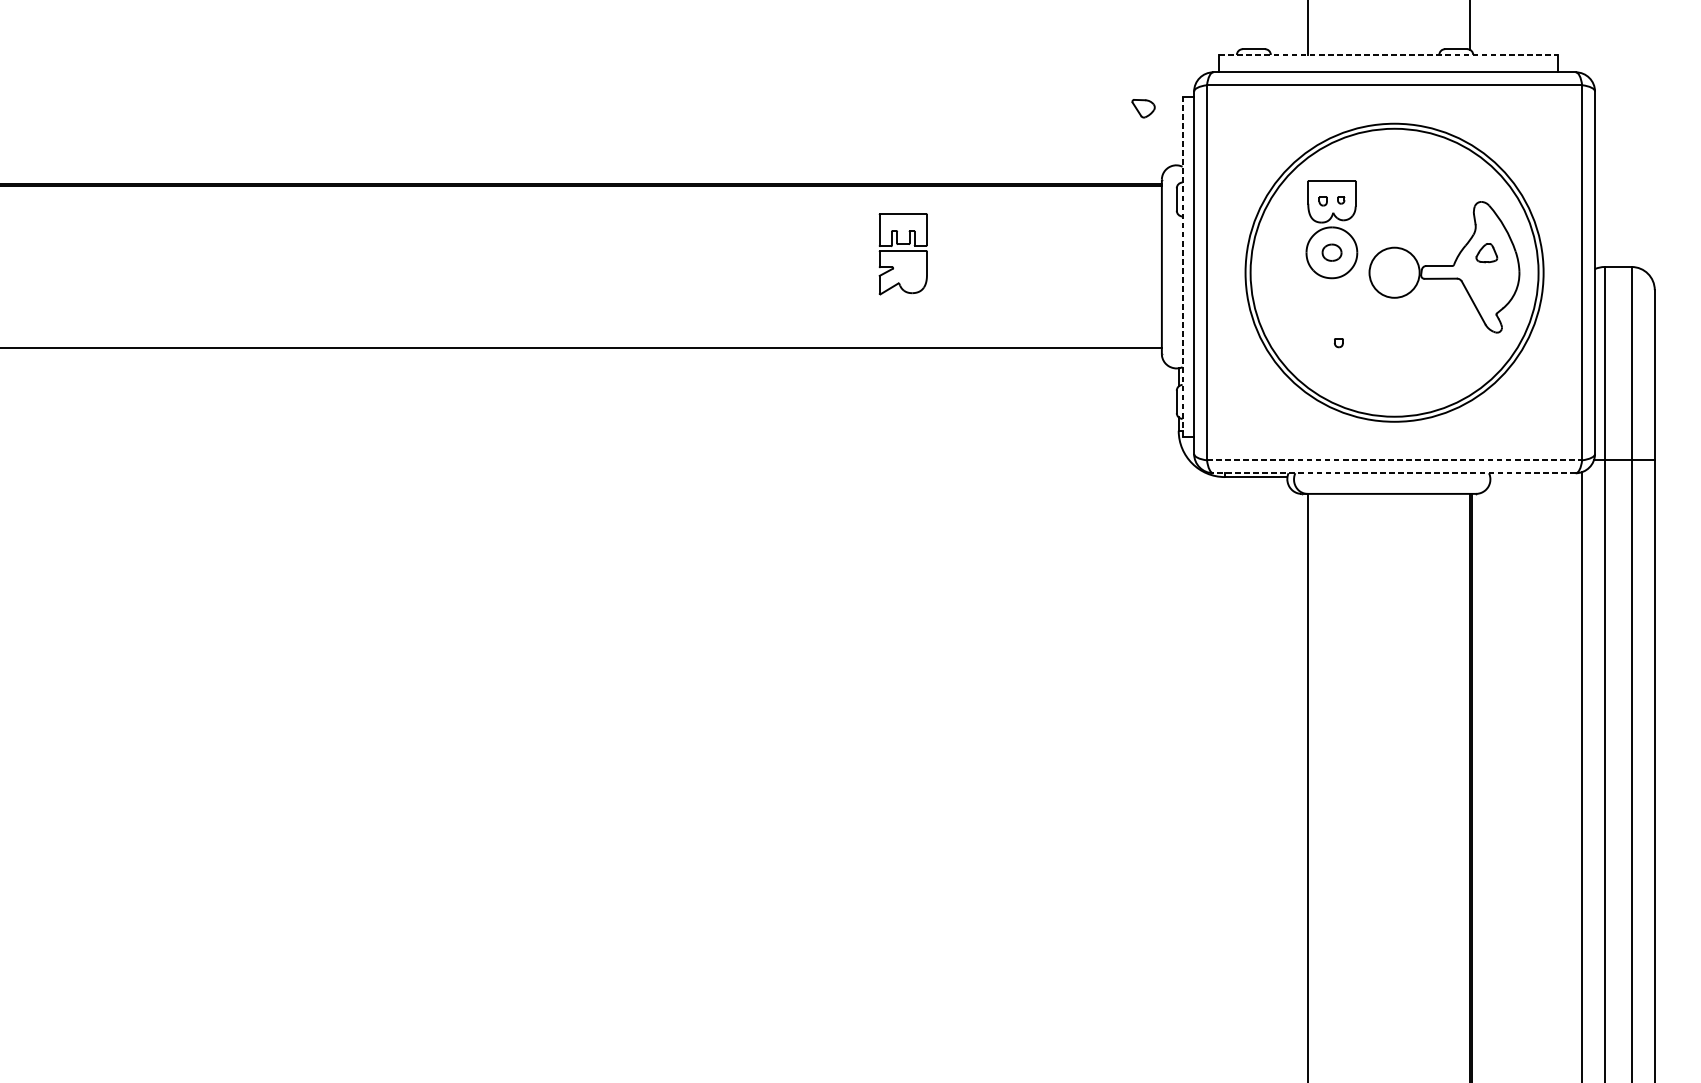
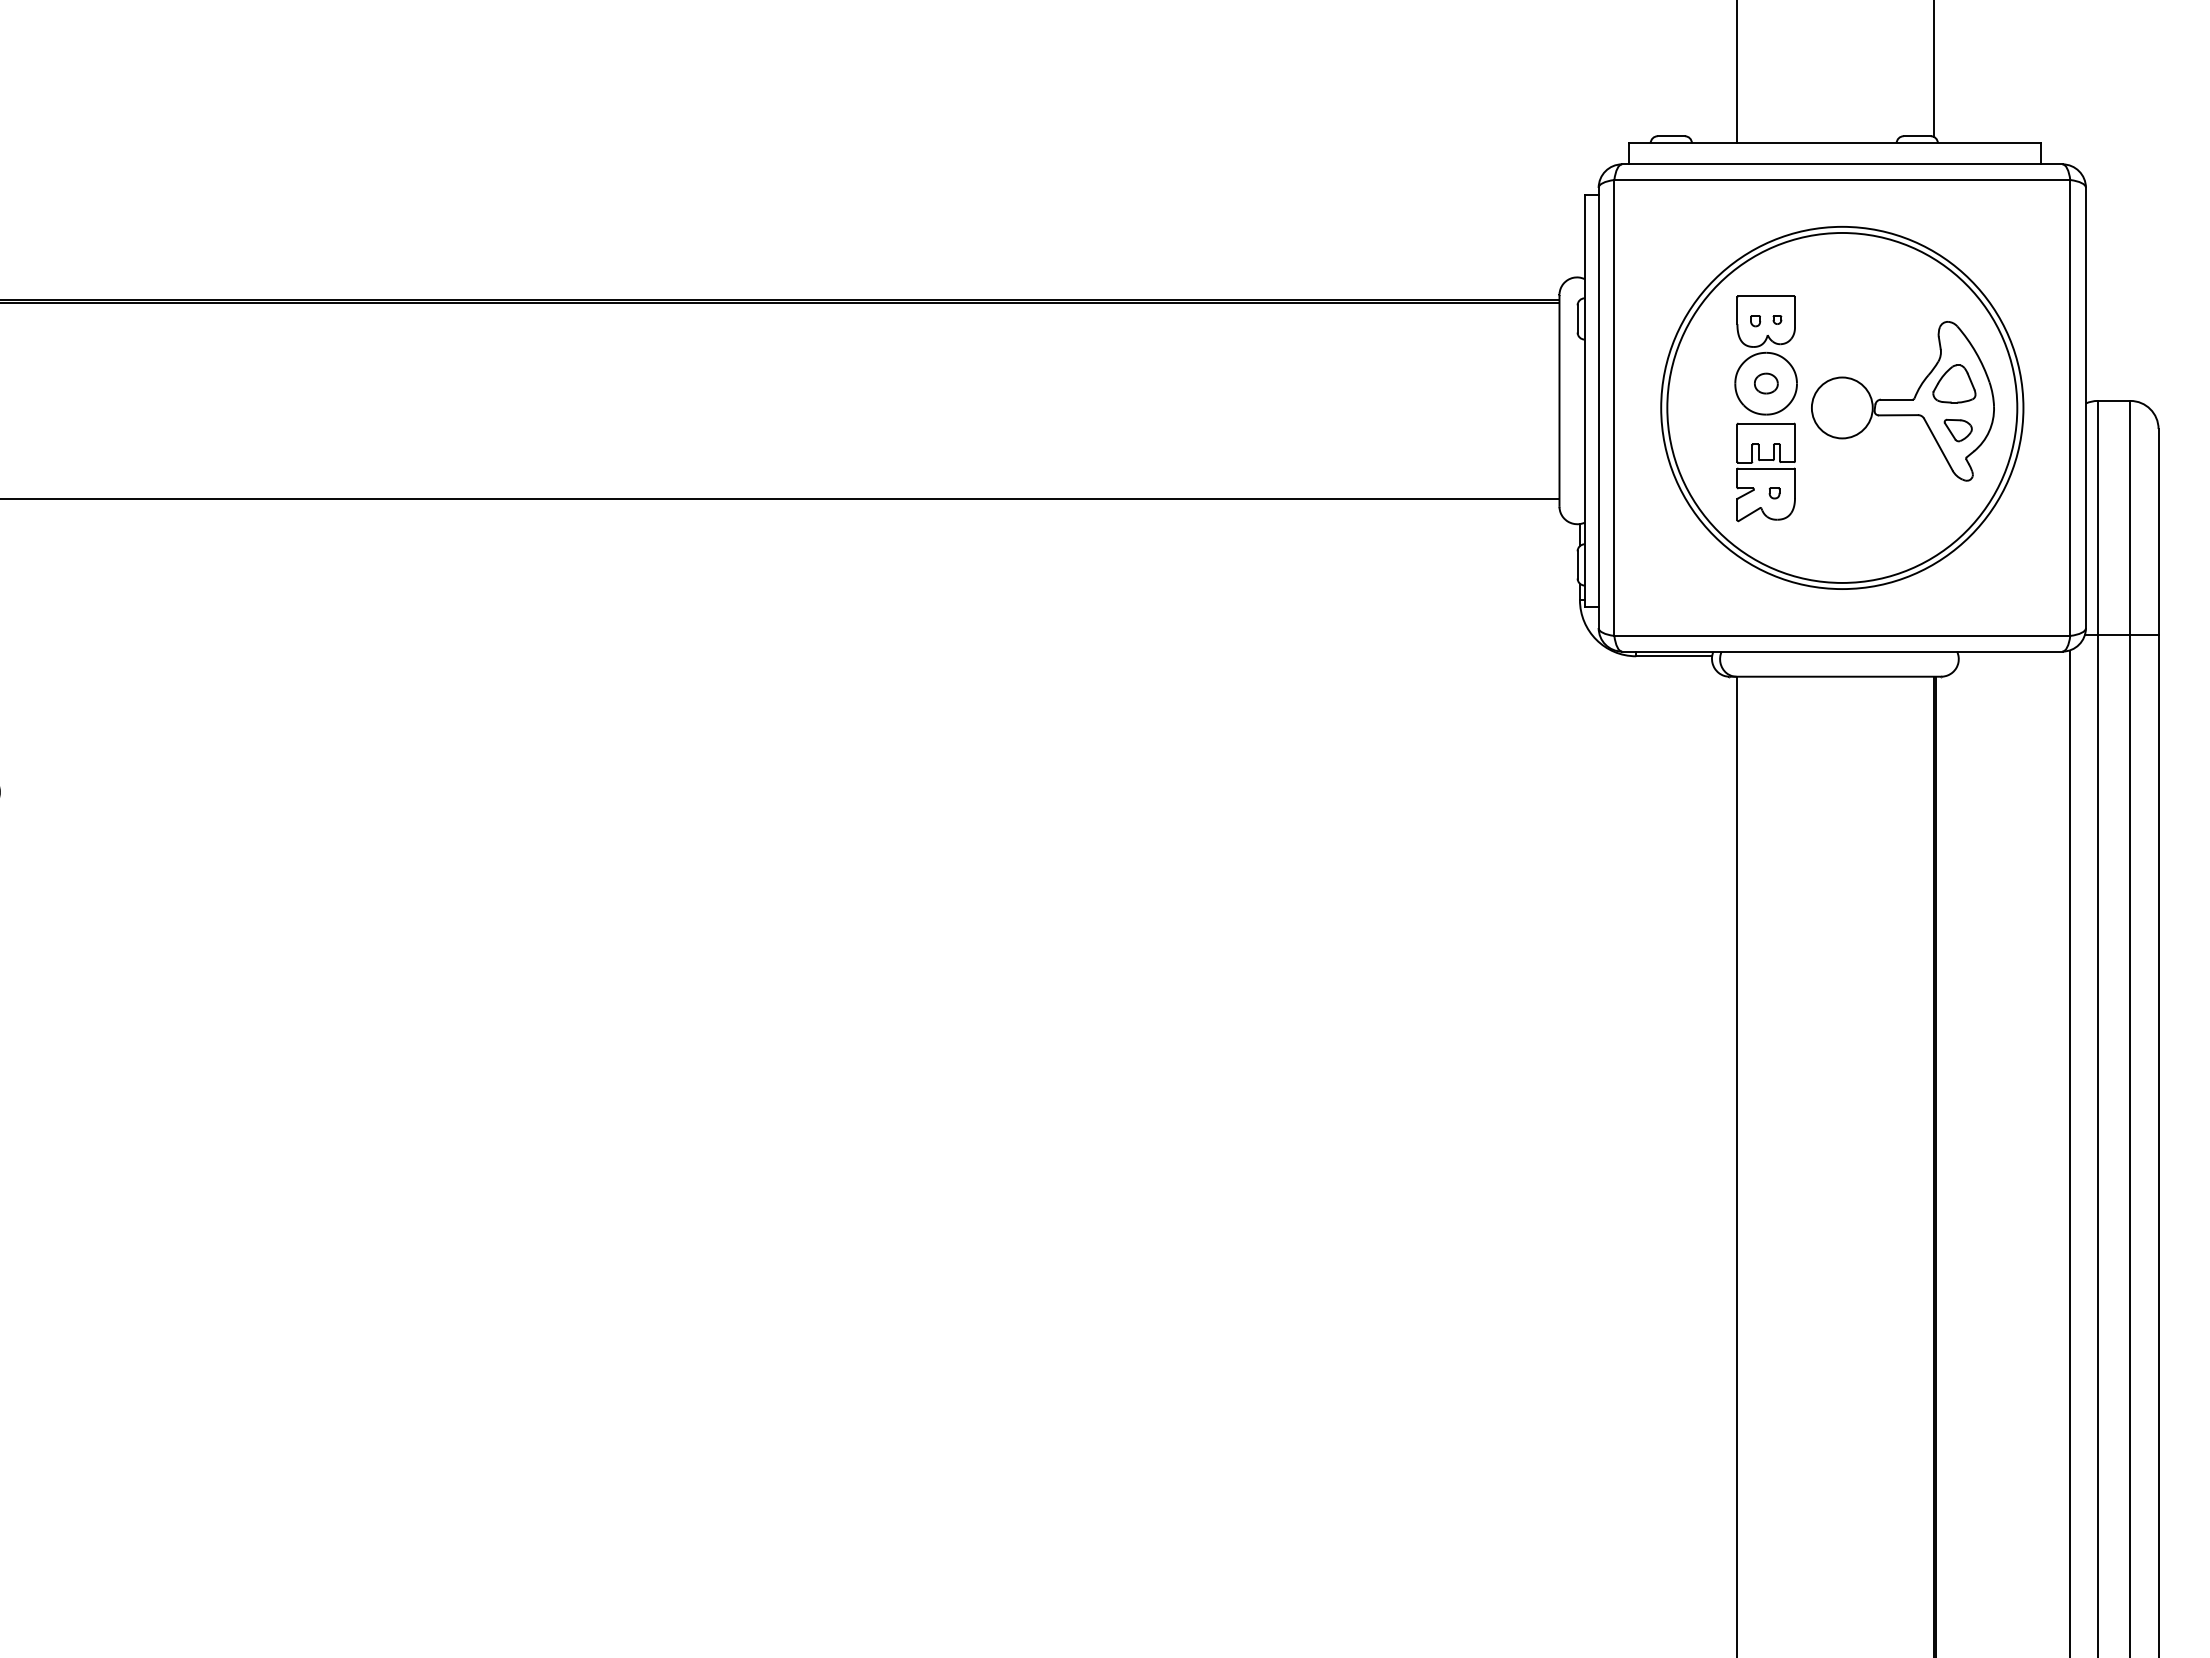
line: (1388, 55) -> (1835, 143), dashed -> solid
part: (1142, 108) -> (1957, 430), moved
part: (1486, 252) -> (1954, 383), size x1.67
part: (902, 254) -> (1765, 472), moved
line: (1182, 266) -> (1584, 400), dashed -> solid
line: (1394, 459) -> (1842, 635), dashed -> solid
line: (1393, 473) -> (1841, 651), dashed -> solid

